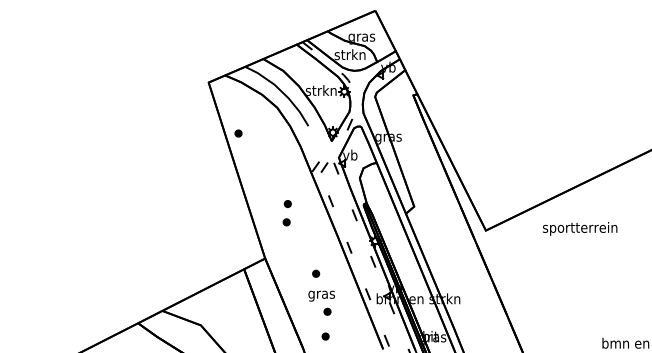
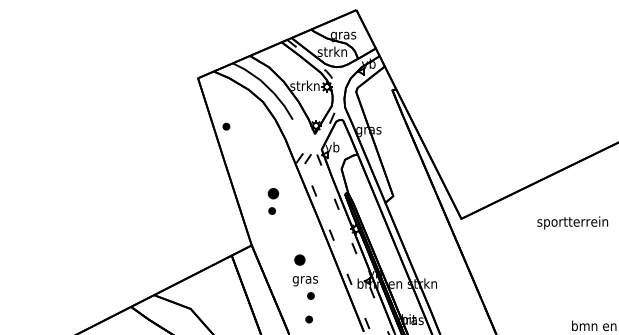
part: (287, 203) -> (272, 193), size x1.6
text: (580, 228) -> (573, 222), moved
part: (316, 273) -> (300, 259), size x1.6

